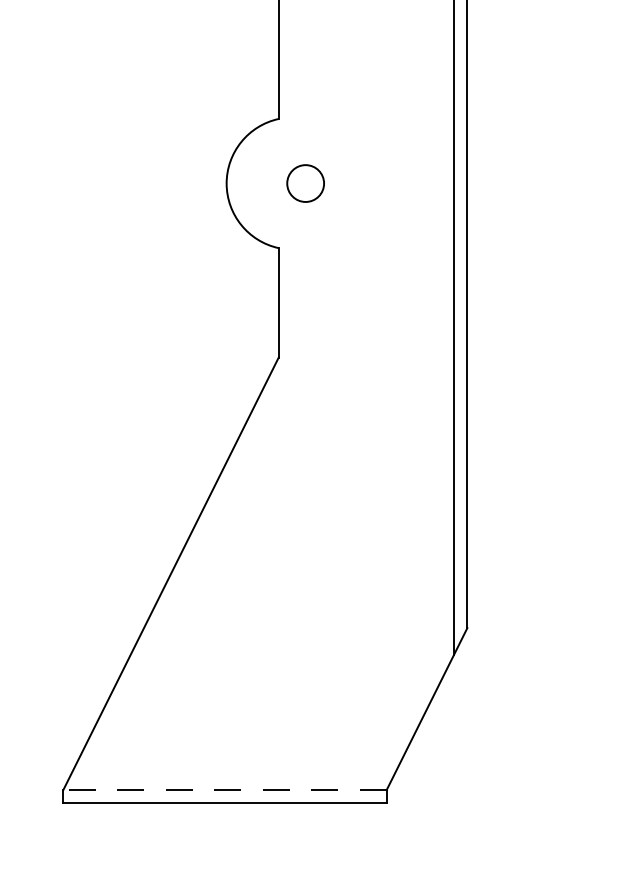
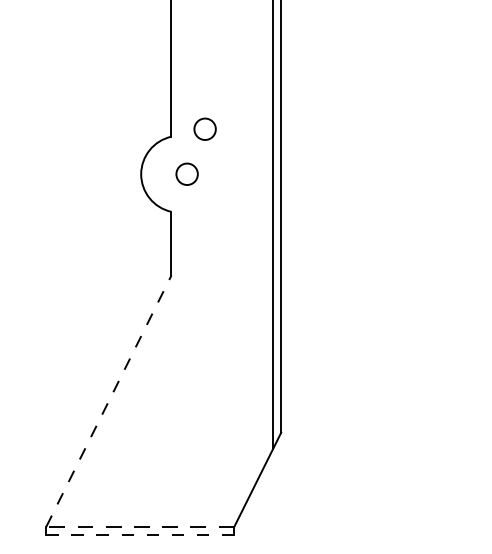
circle: (335, 104) -> (204, 128), added
line: (172, 572) -> (109, 400), solid -> dashed
line: (223, 803) -> (139, 534), solid -> dashed

